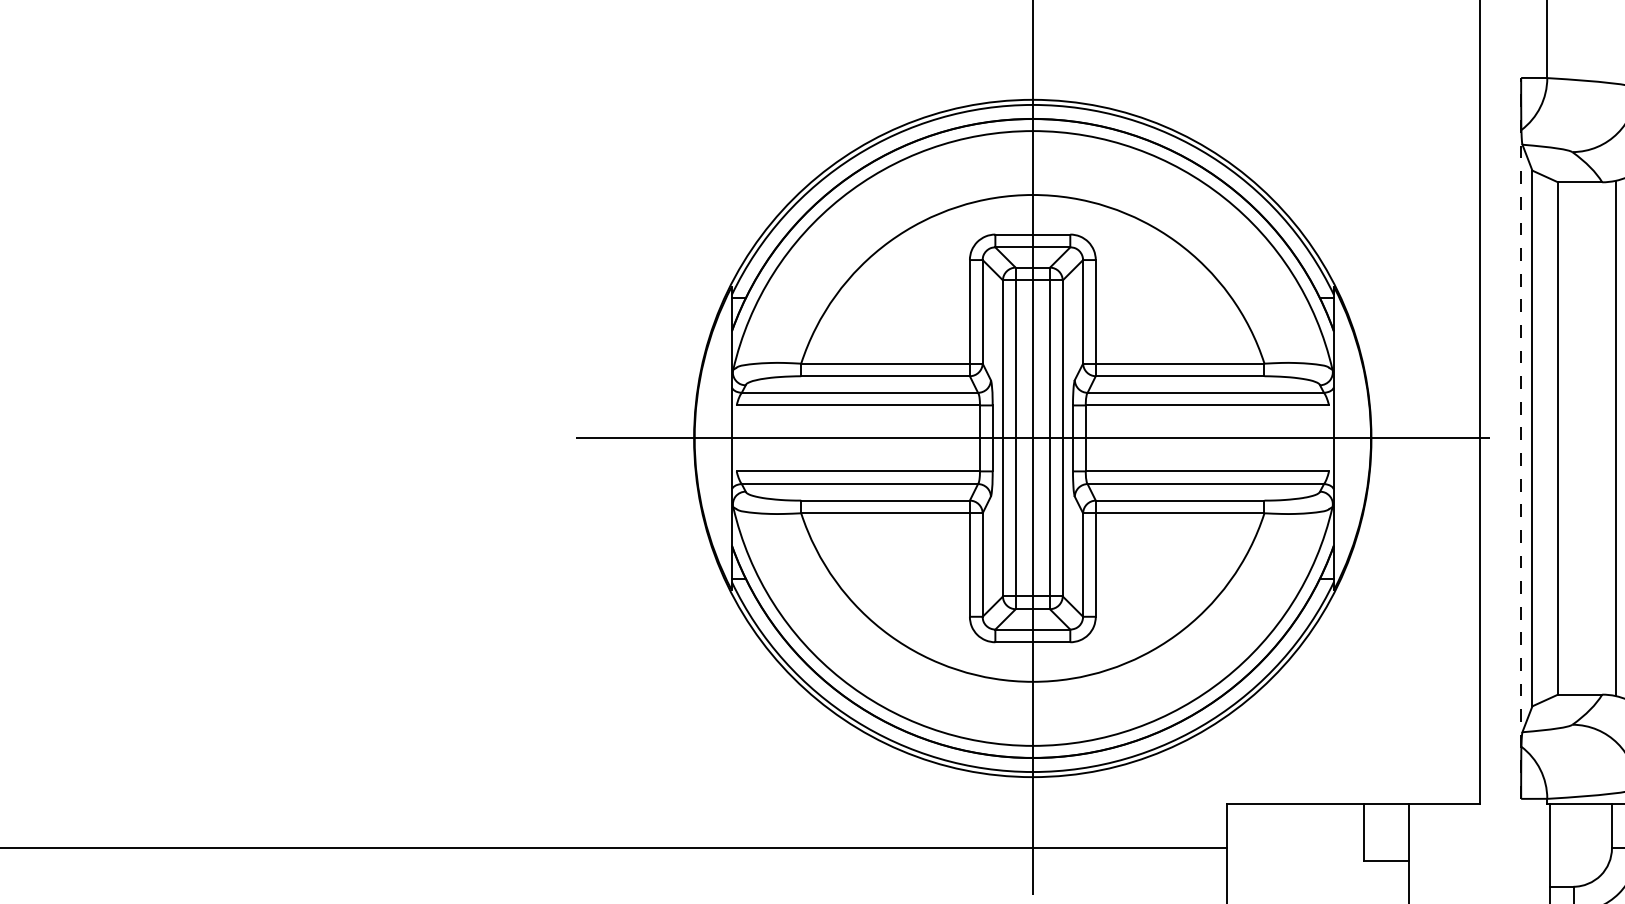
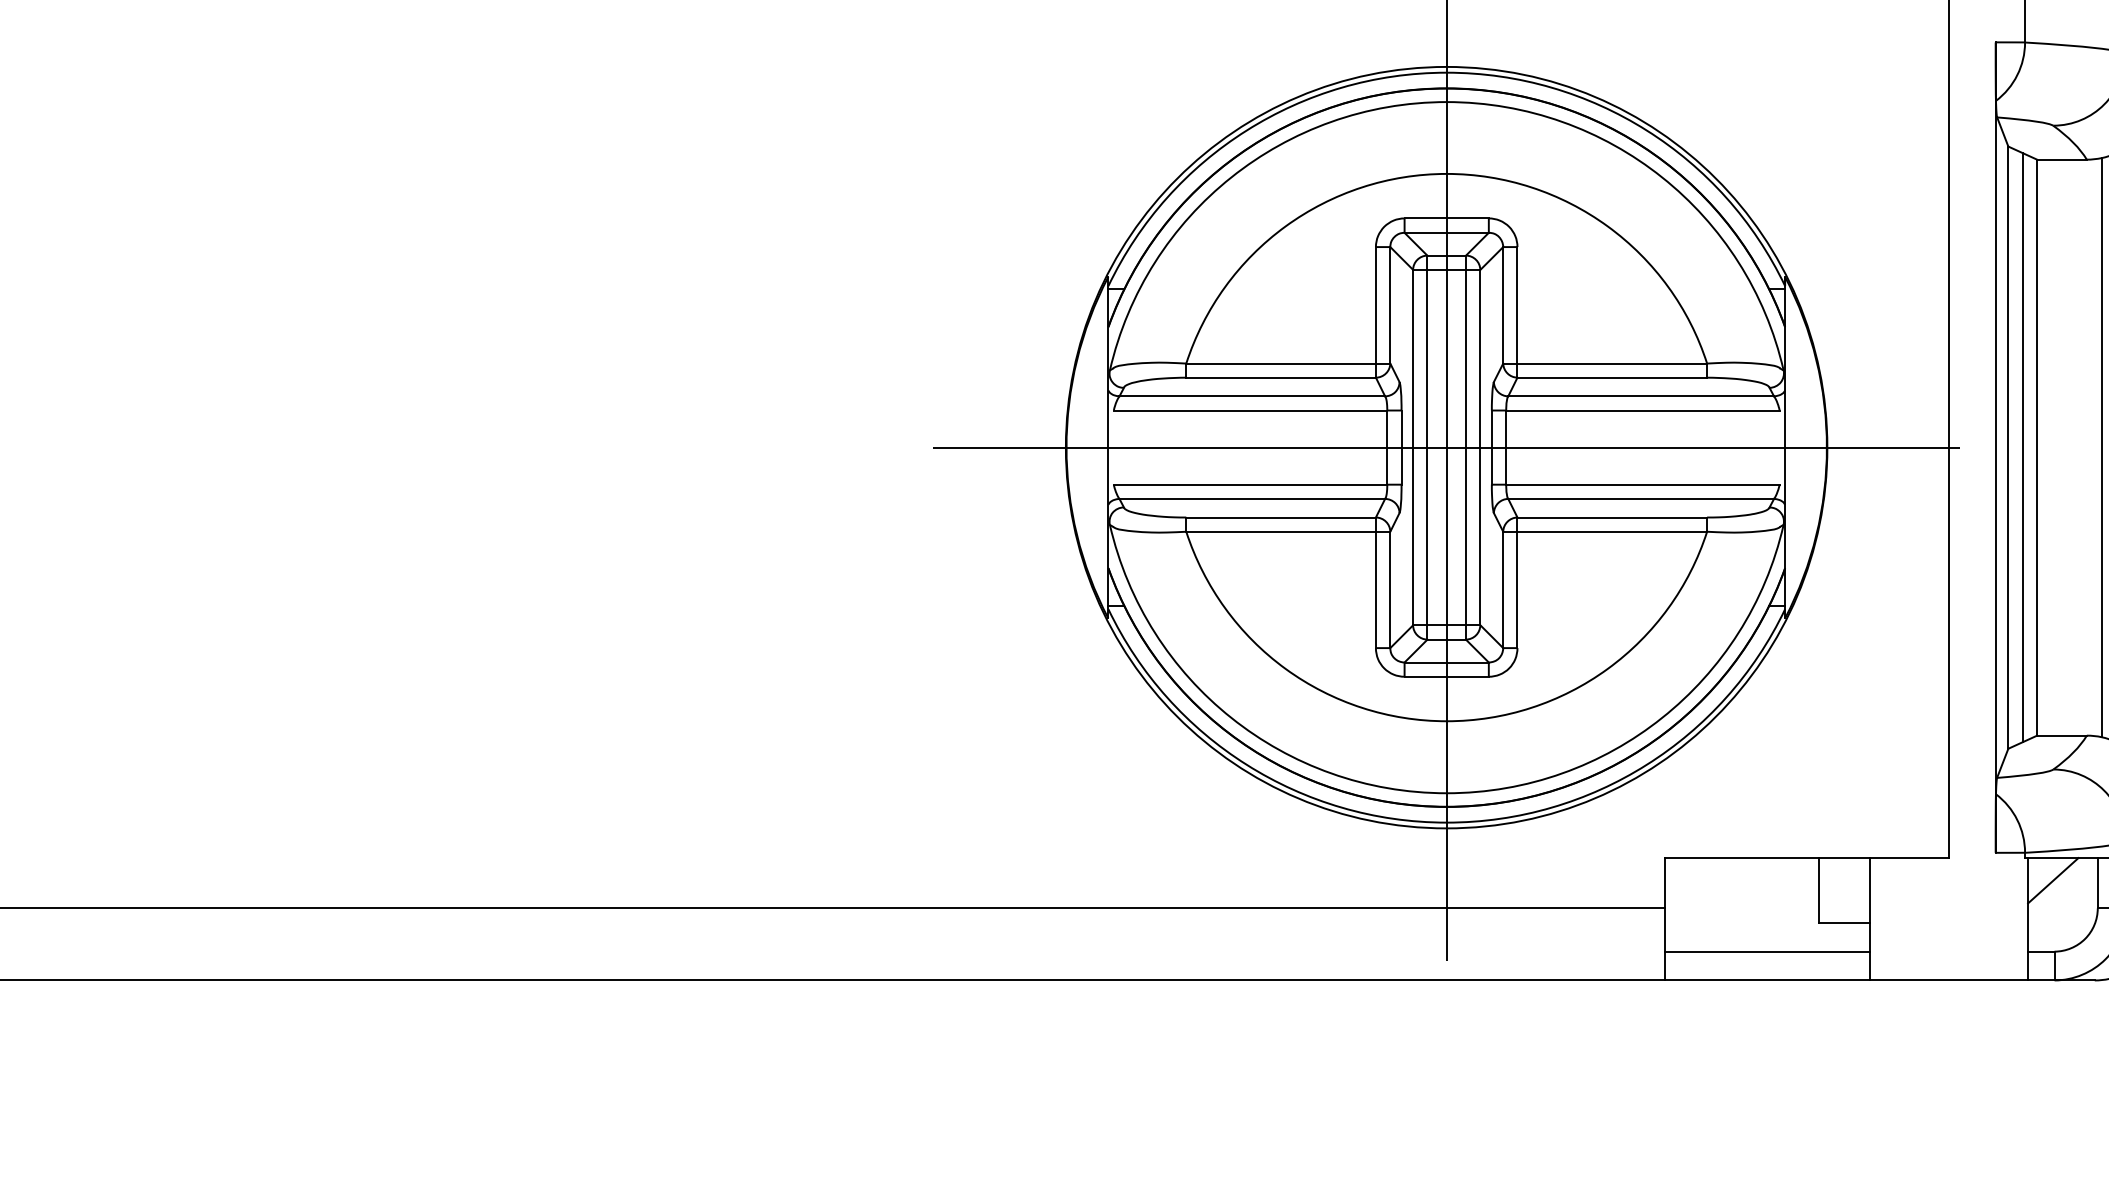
line: (1520, 438) -> (1995, 447), dashed -> solid
line: (1545, 438) -> (2022, 447), added
line: (1572, 823) -> (2053, 880), added
line: (1318, 886) -> (1767, 951), added

